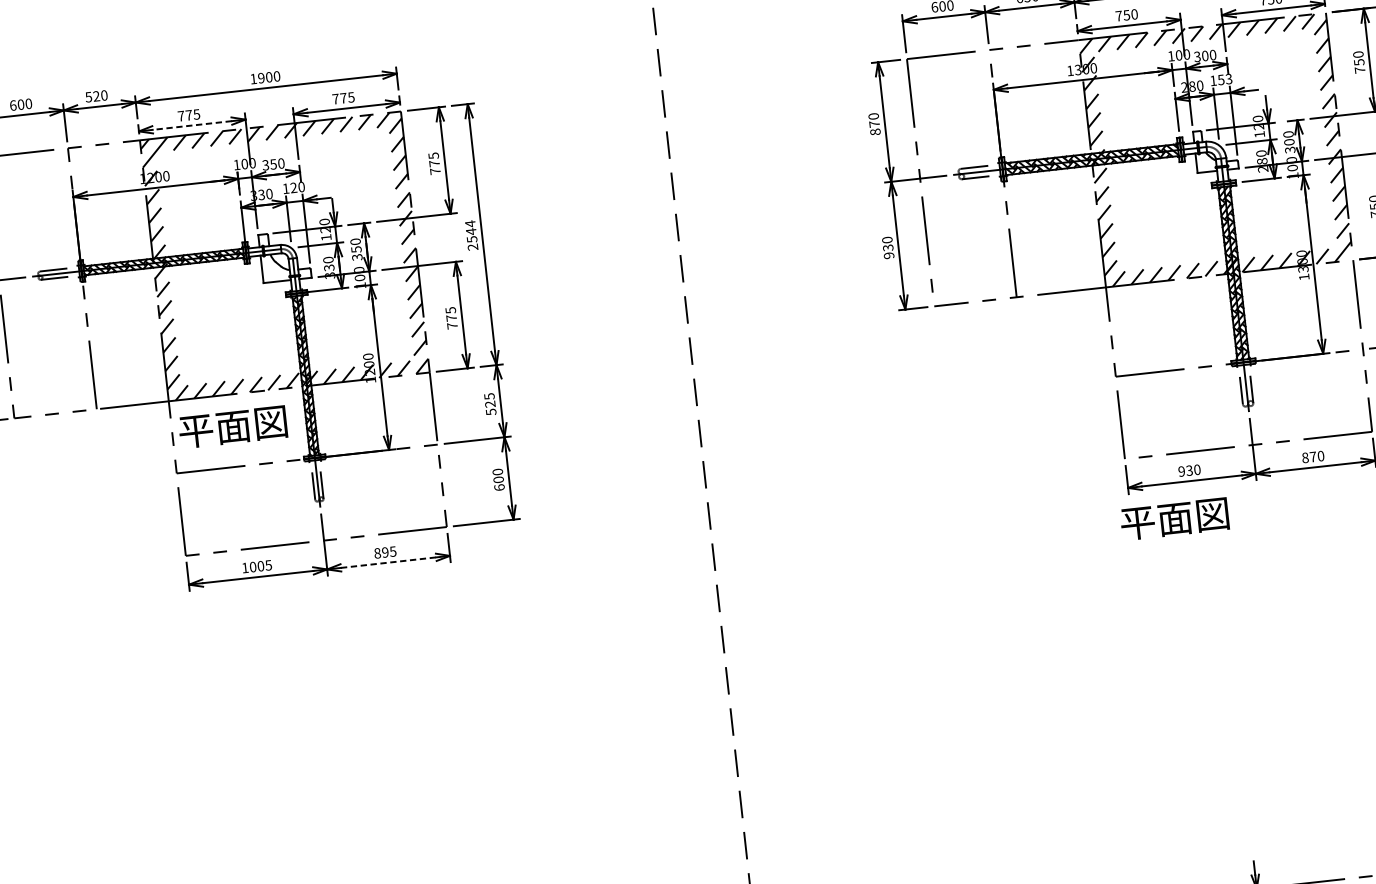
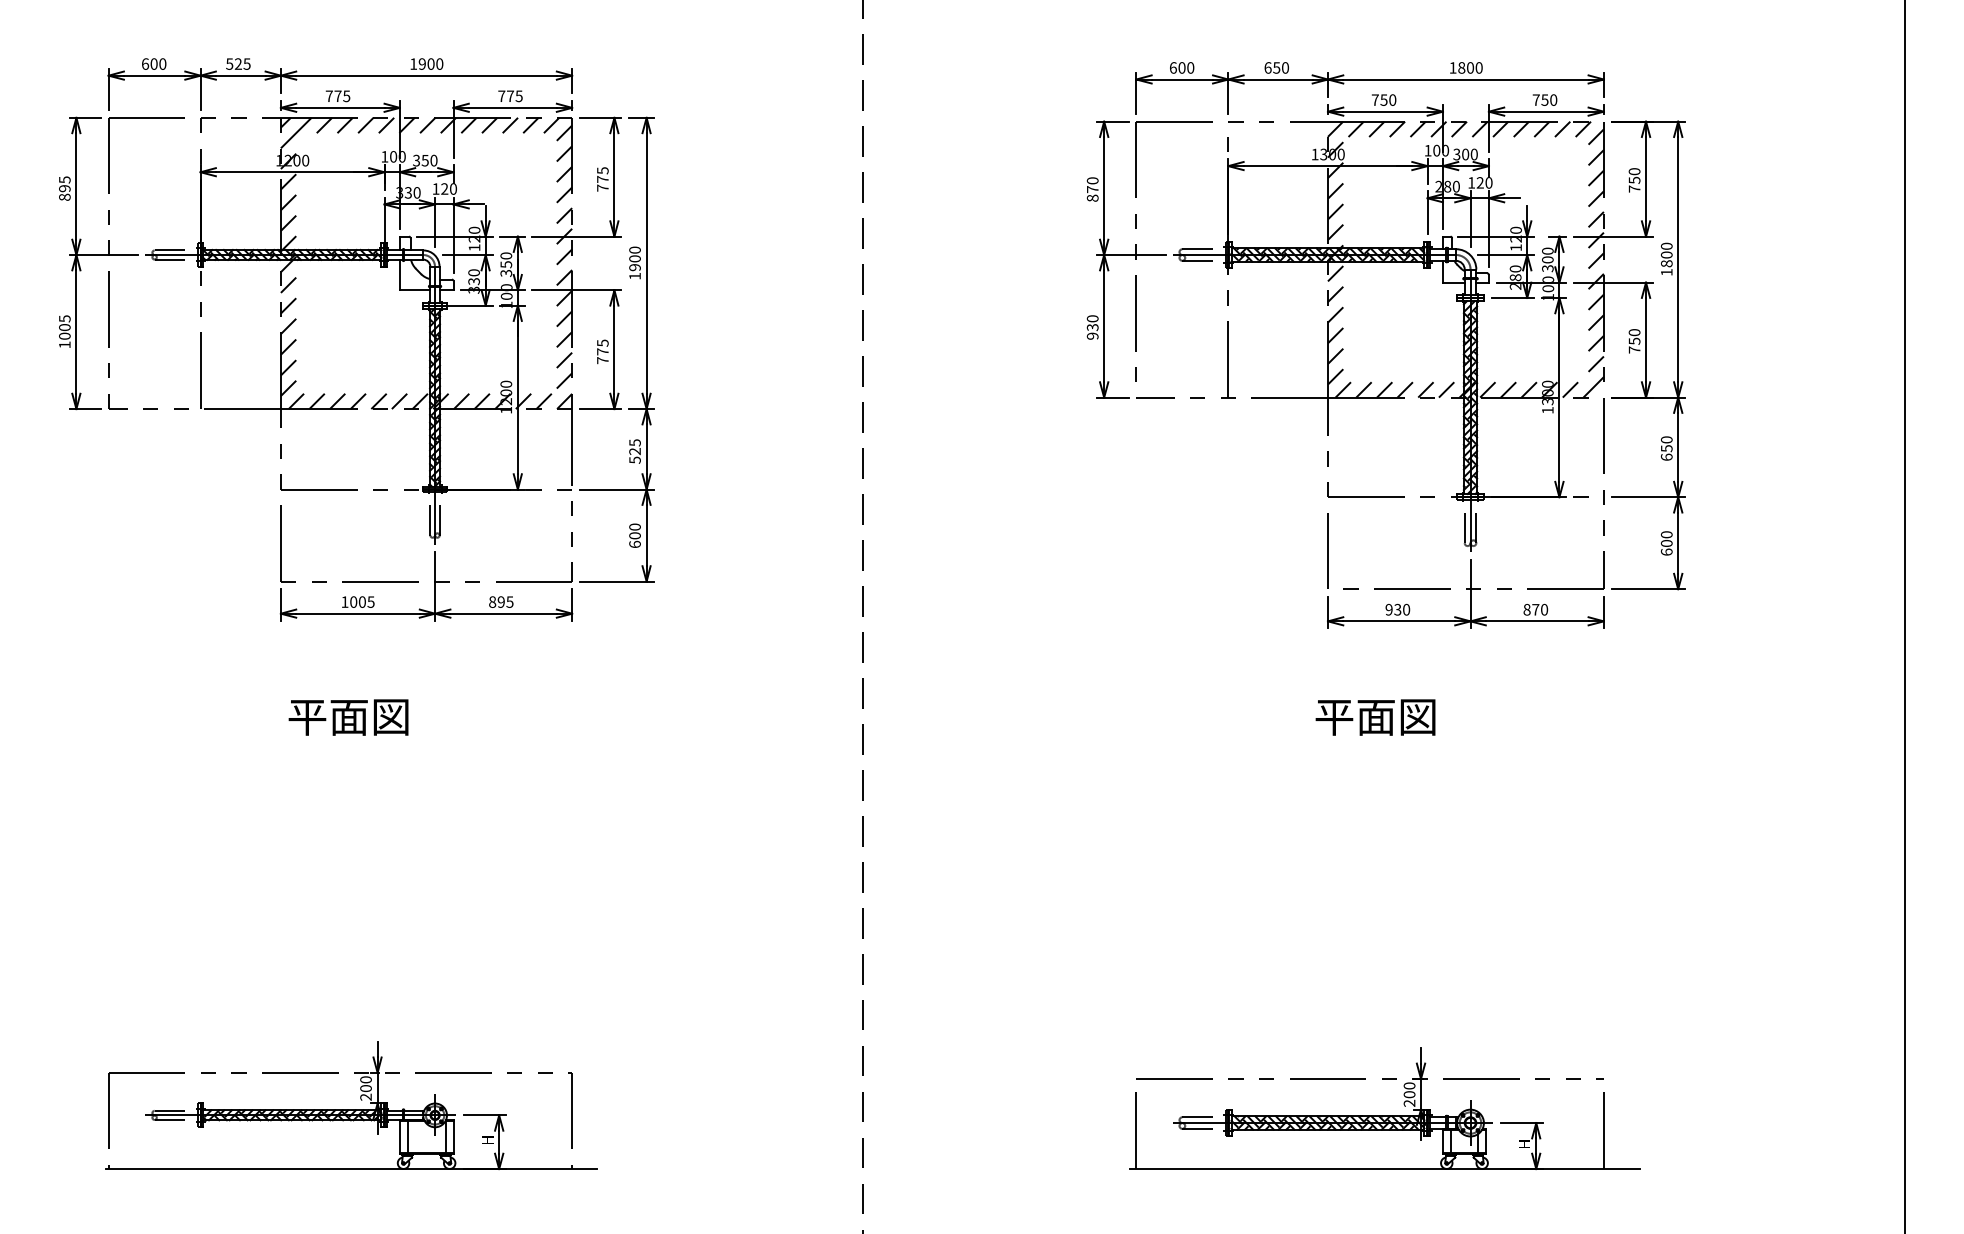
text: (1224, 79) -> (1484, 182), 153 -> 120
text: (103, 95) -> (246, 63), 520 -> 525
line: (191, 125) -> (339, 107), dashed -> solid
text: (471, 234) -> (634, 262), 2544 -> 1900
text: (232, 427) -> (348, 717), moved
text: (1174, 519) -> (1375, 717), moved
line: (389, 562) -> (504, 613), dashed -> solid

